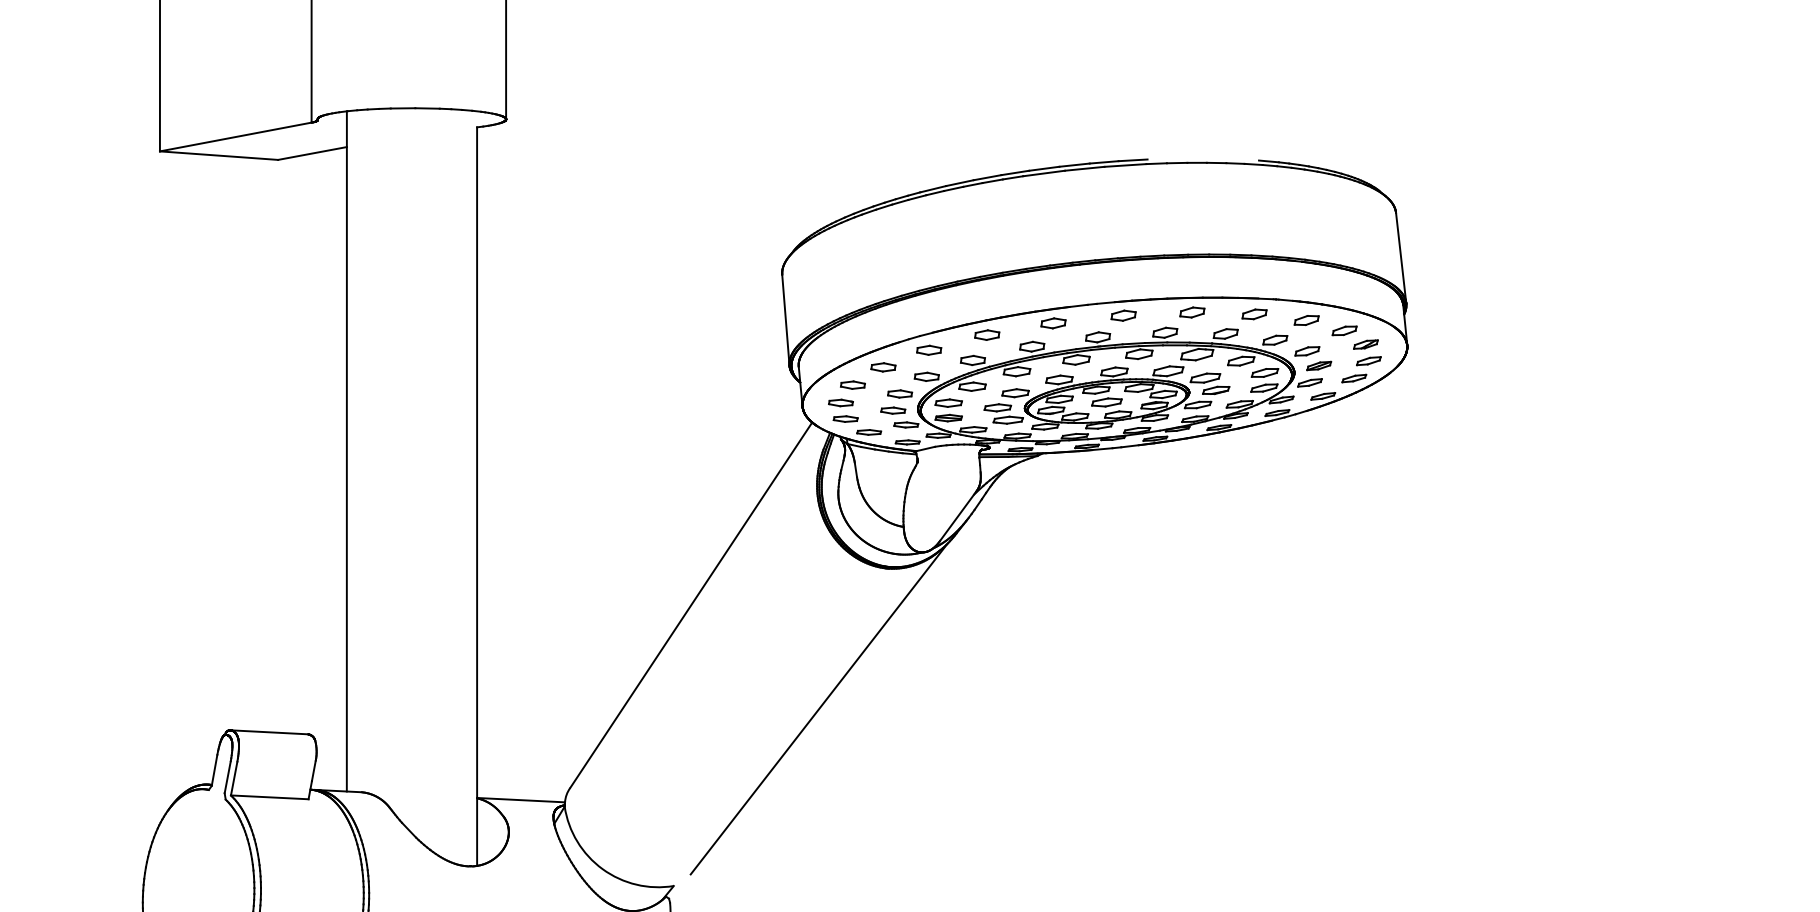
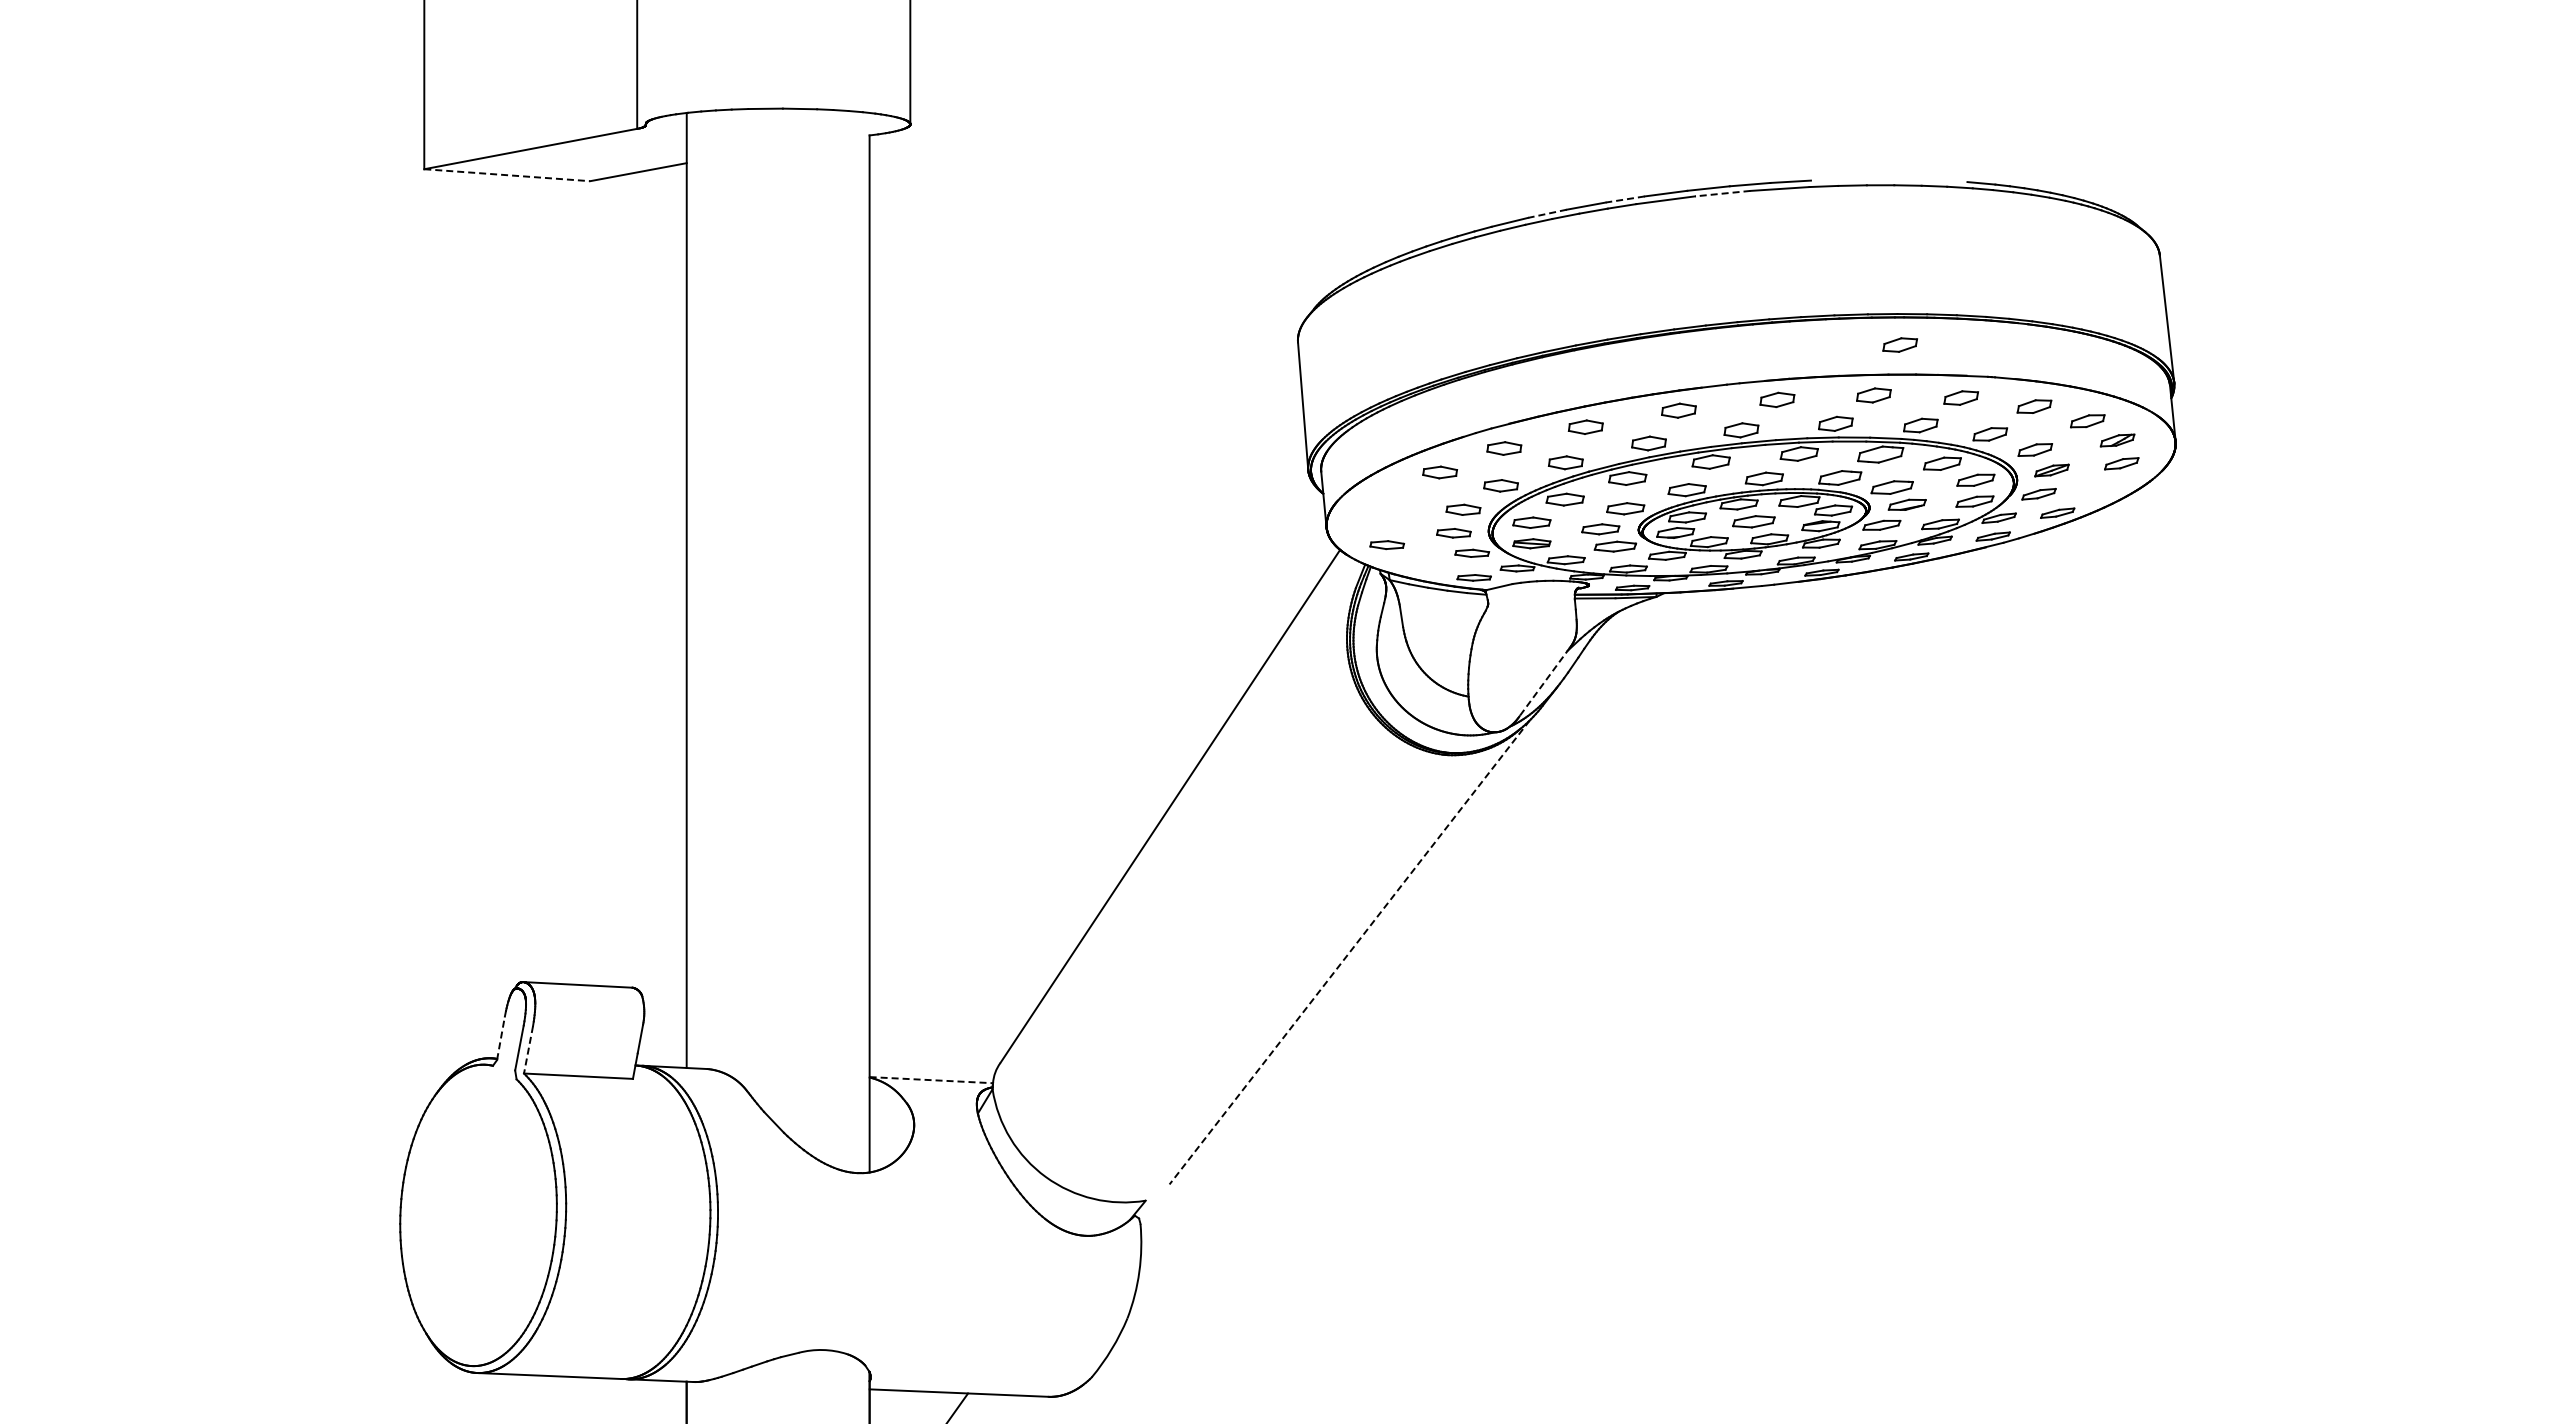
line: (219, 155) -> (507, 175), solid -> dashed
line: (1084, 168) -> (1722, 193), solid -> dashed
line: (1015, 172) -> (1625, 199), solid -> dashed
line: (959, 182) -> (1547, 213), solid -> dashed
part: (1210, 276) -> (1899, 344), added
part: (1353, 378) -> (2100, 488), removed
part: (853, 385) -> (1397, 497), removed
part: (840, 402) -> (1380, 521), removed
part: (868, 432) -> (1419, 563), removed
line: (957, 516) -> (1544, 682), solid -> dashed
line: (818, 709) -> (1349, 952), solid -> dashed
line: (214, 769) -> (501, 1037), solid -> dashed
line: (234, 779) -> (528, 1050), solid -> dashed
line: (521, 800) -> (931, 1080), solid -> dashed

